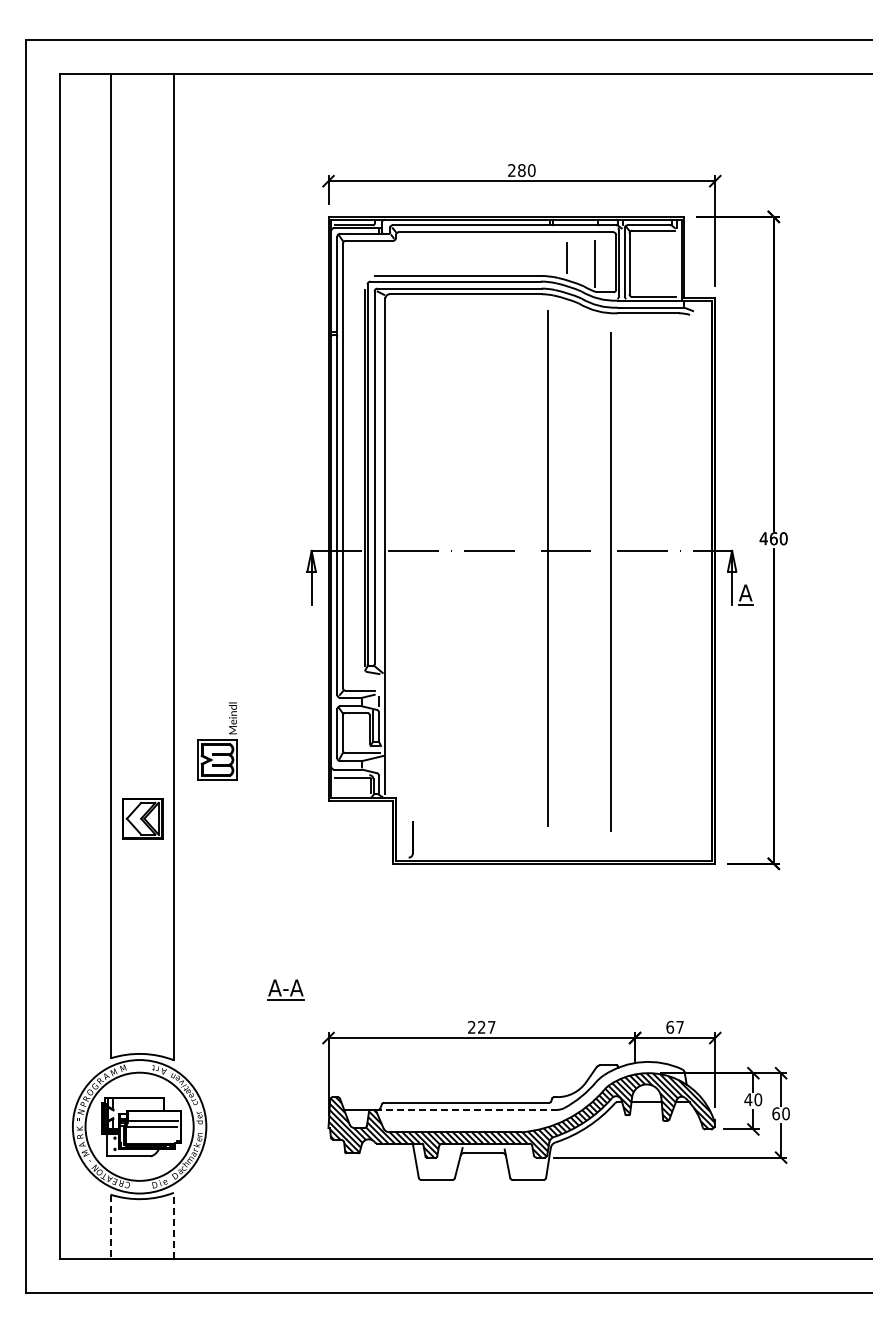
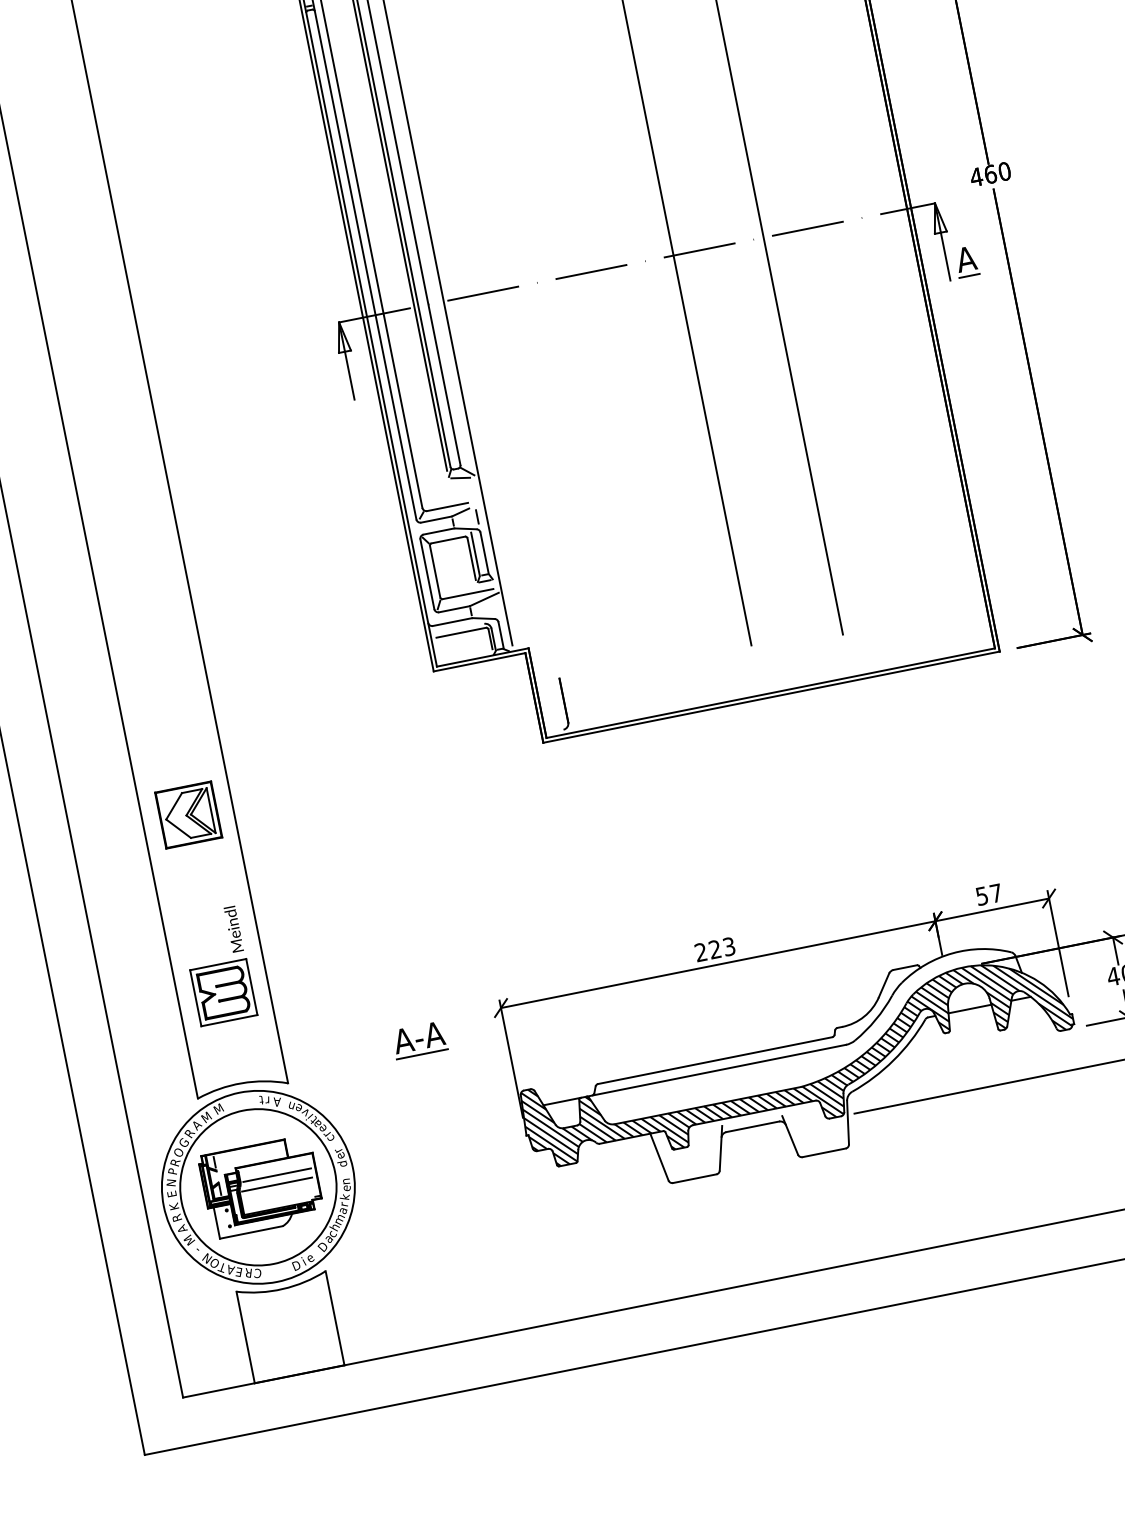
part: (217, 741) -> (218, 966), moved
part: (142, 818) -> (188, 814), moved
part: (285, 989) -> (418, 1039), moved
text: (491, 1026) -> (728, 945), 227 -> 223
text: (670, 1026) -> (982, 894), 67 -> 57
line: (466, 1109) -> (716, 1070), dashed -> solid
line: (173, 1225) -> (334, 1317), dashed -> solid
line: (110, 1227) -> (245, 1338), dashed -> solid

